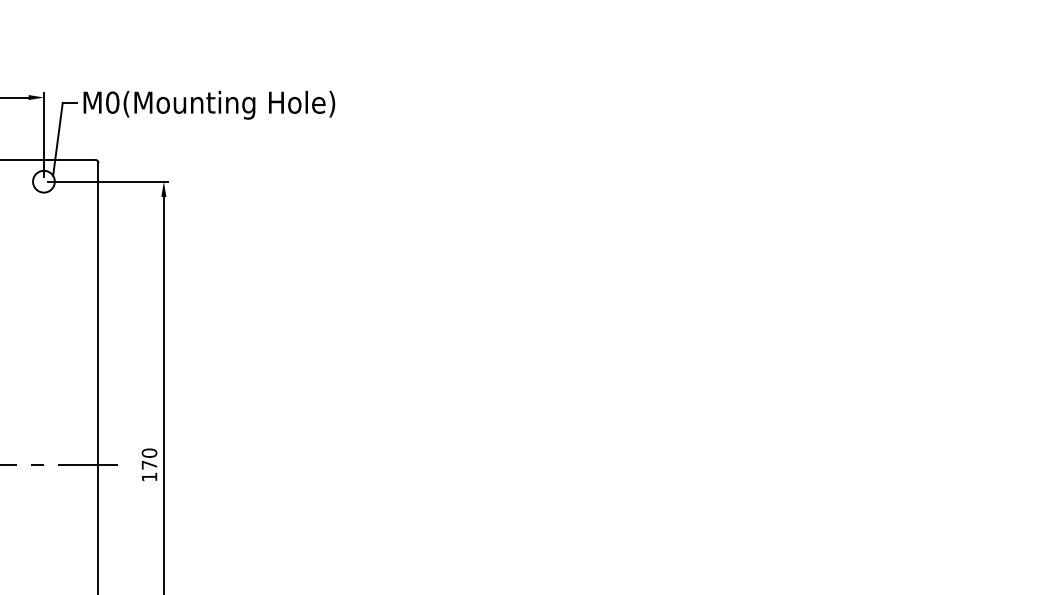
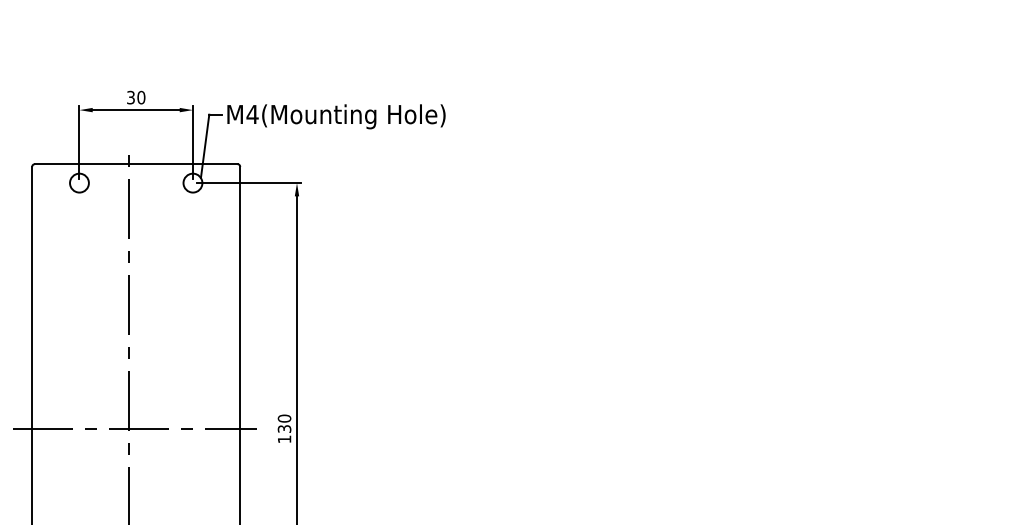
text: (112, 102) -> (252, 114), M0(Mounting -> M4(Mounting
text: (149, 464) -> (284, 428), 170 -> 130

